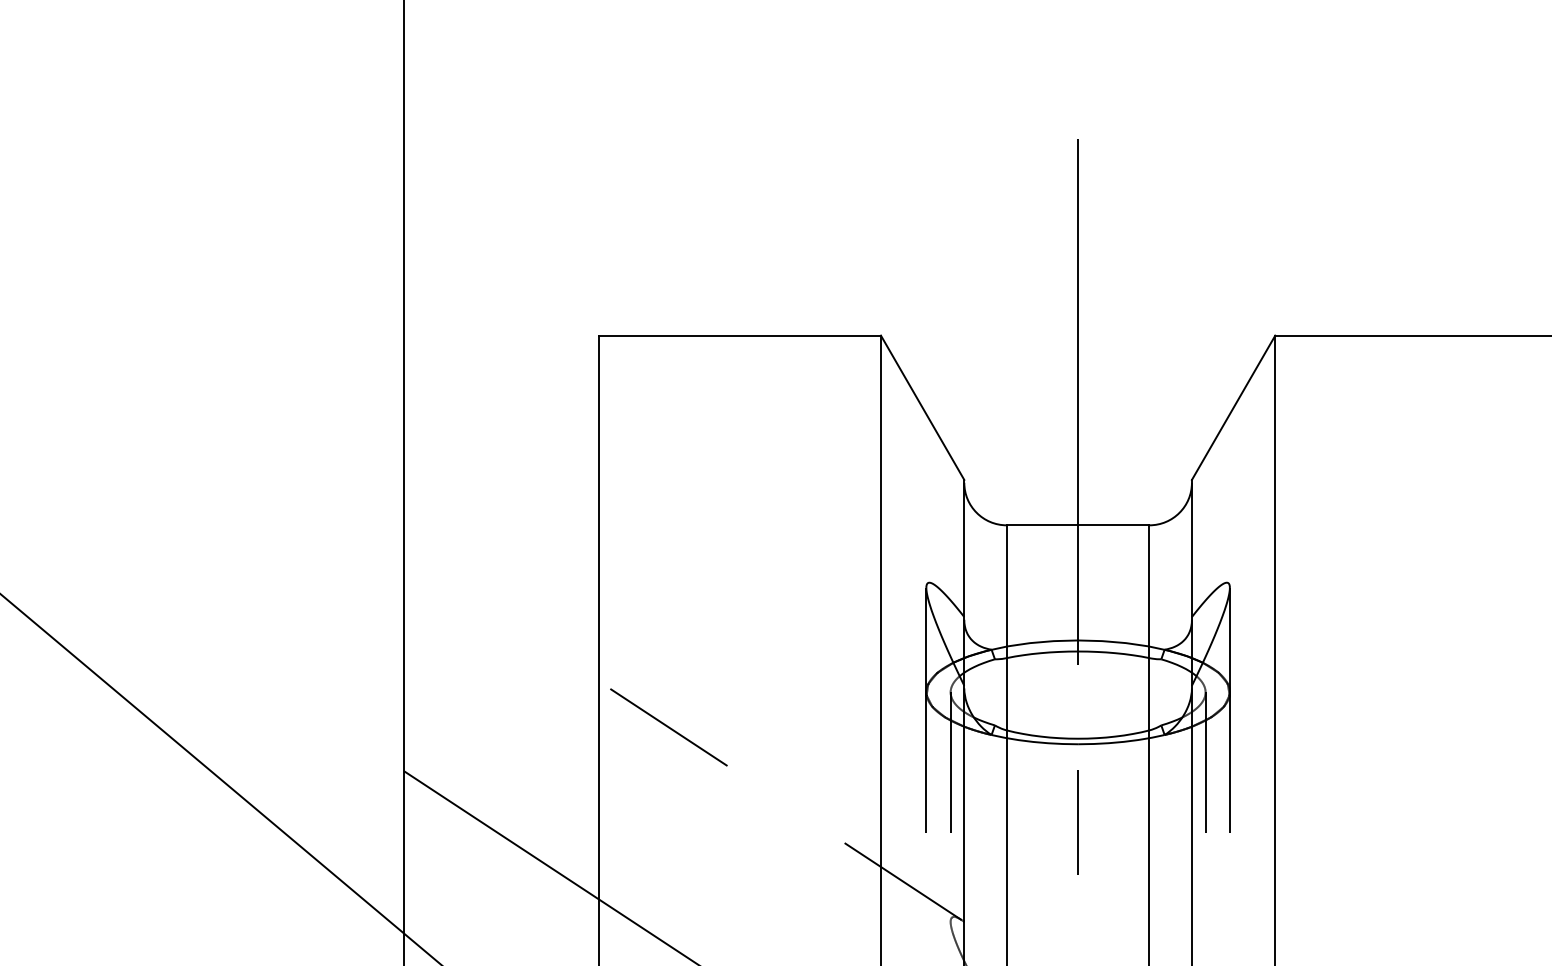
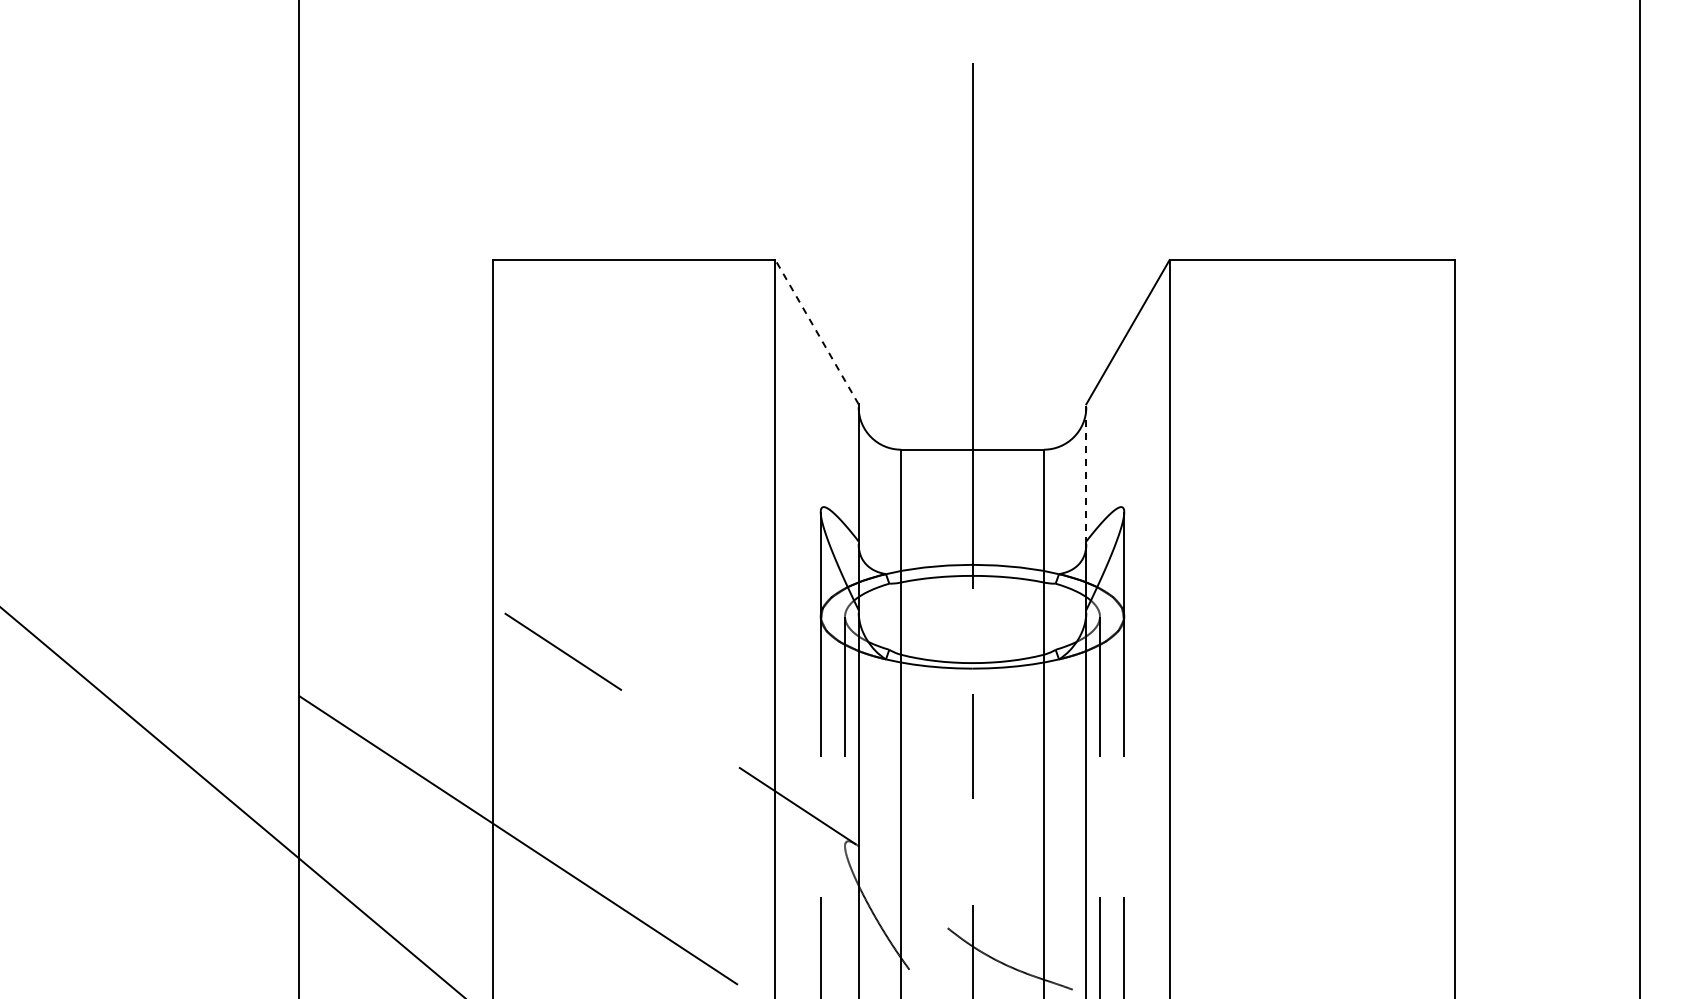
line: (922, 407) -> (816, 331), solid -> dashed
line: (1192, 550) -> (1086, 474), solid -> dashed

